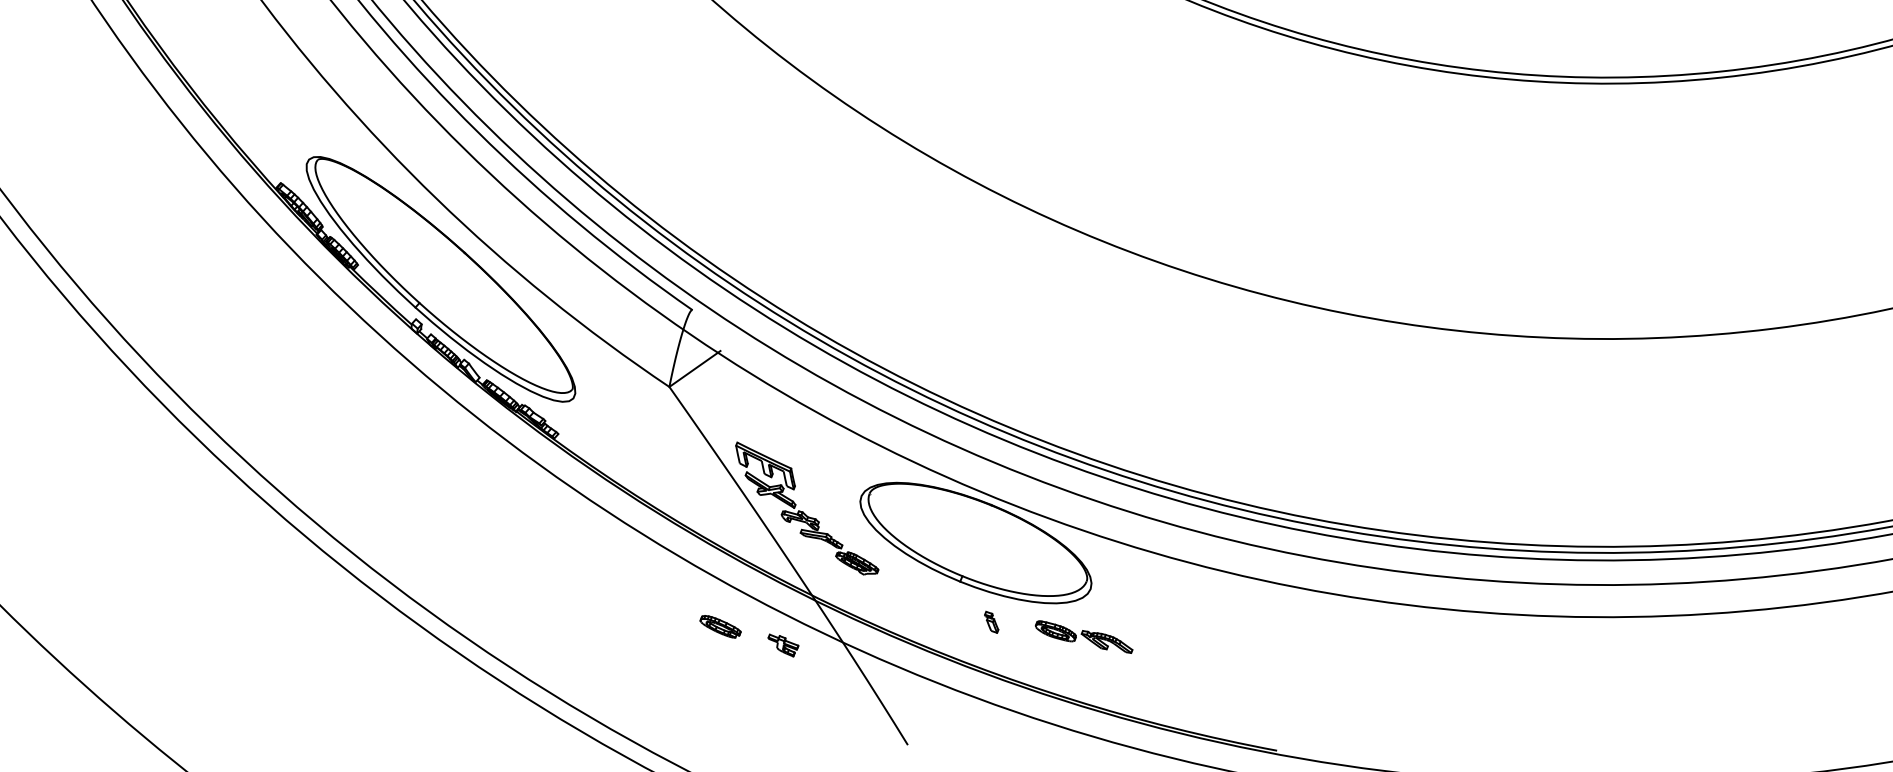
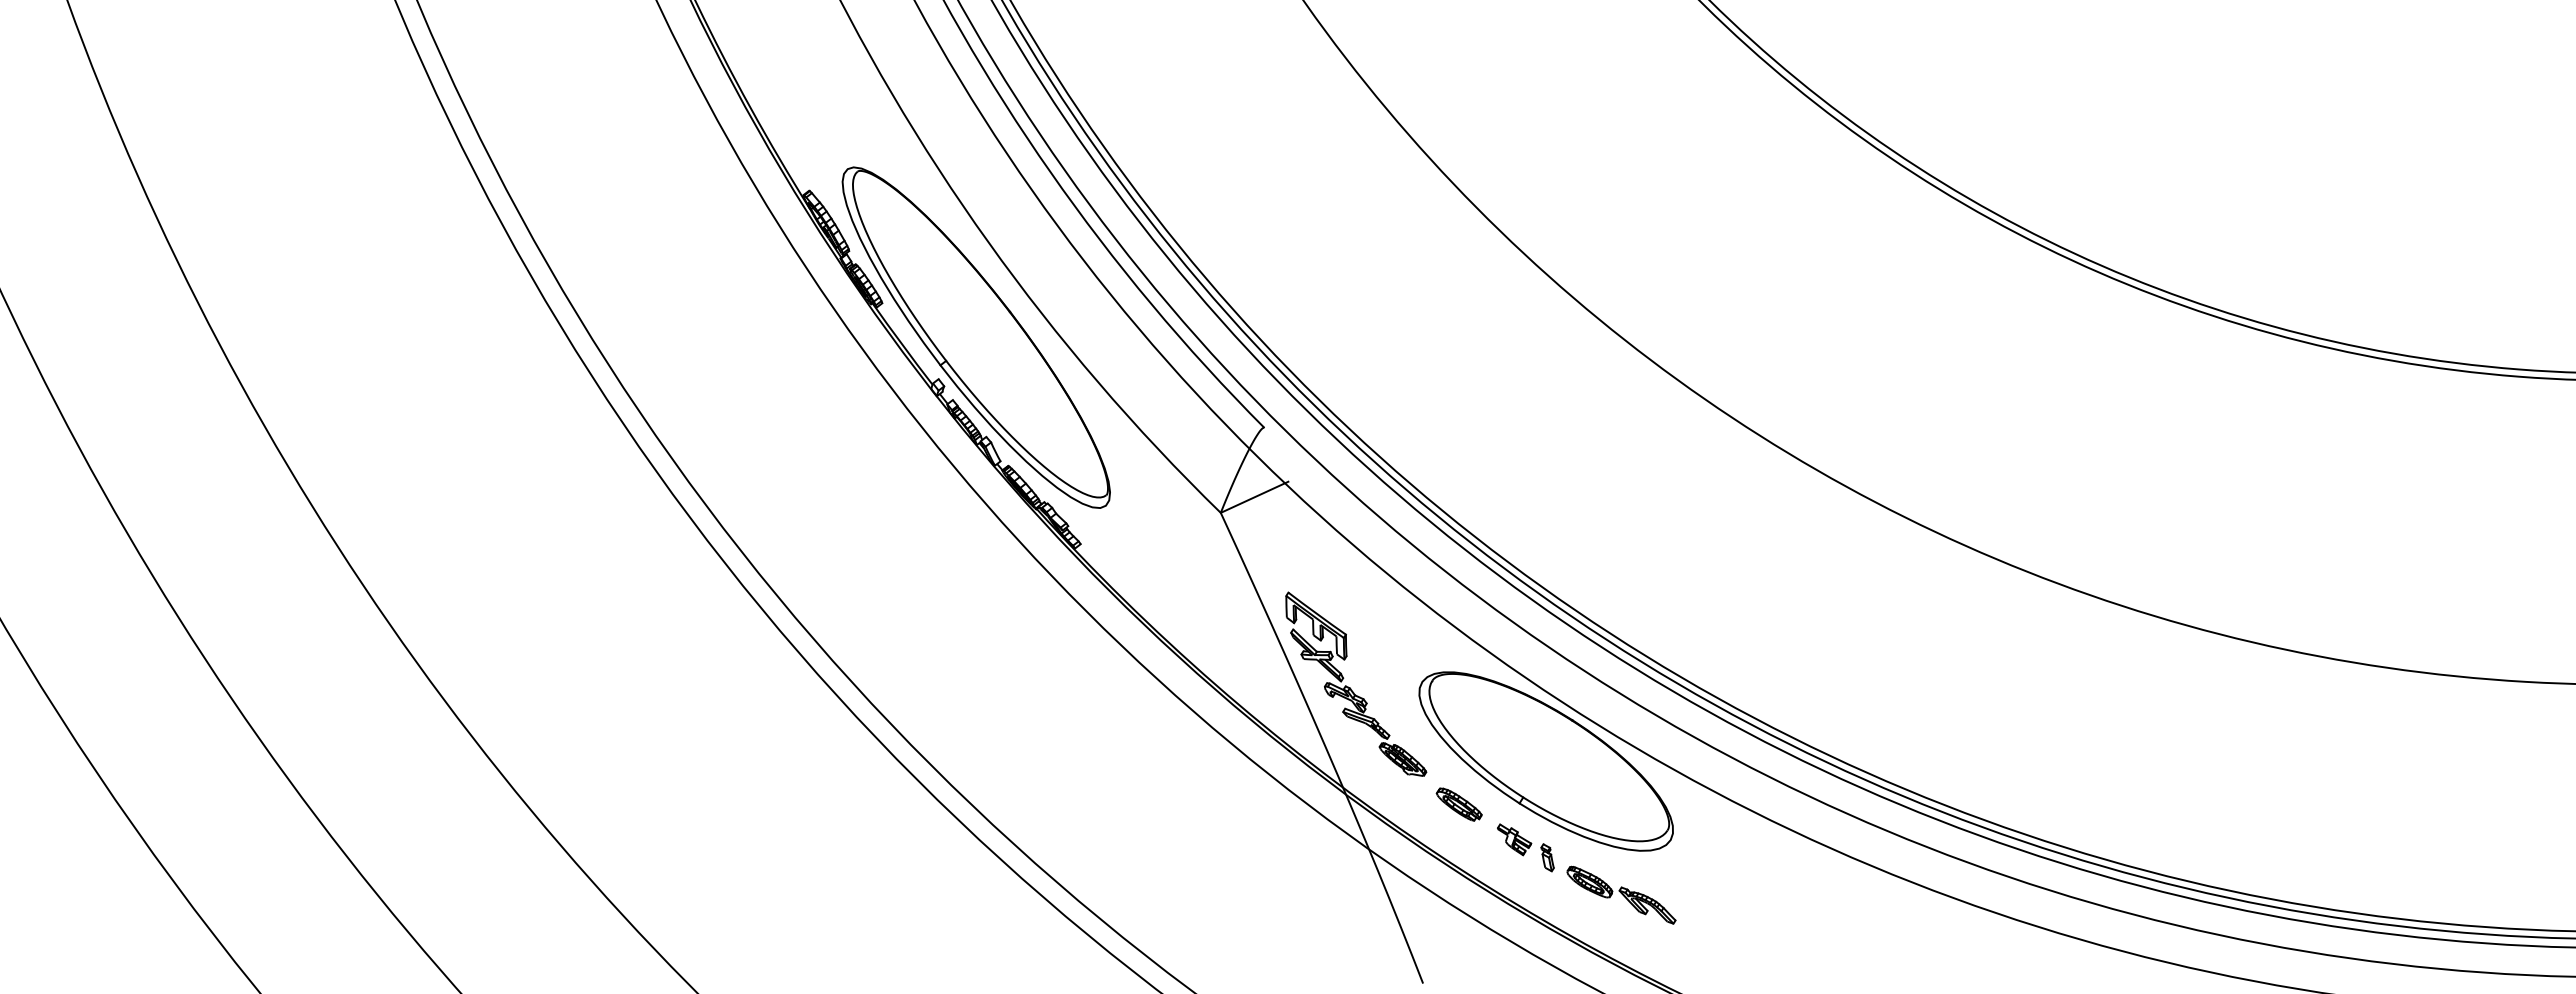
part: (719, 626) -> (1458, 804), moved
part: (1083, 636) -> (1621, 894), moved
part: (783, 644) -> (1514, 839), moved

